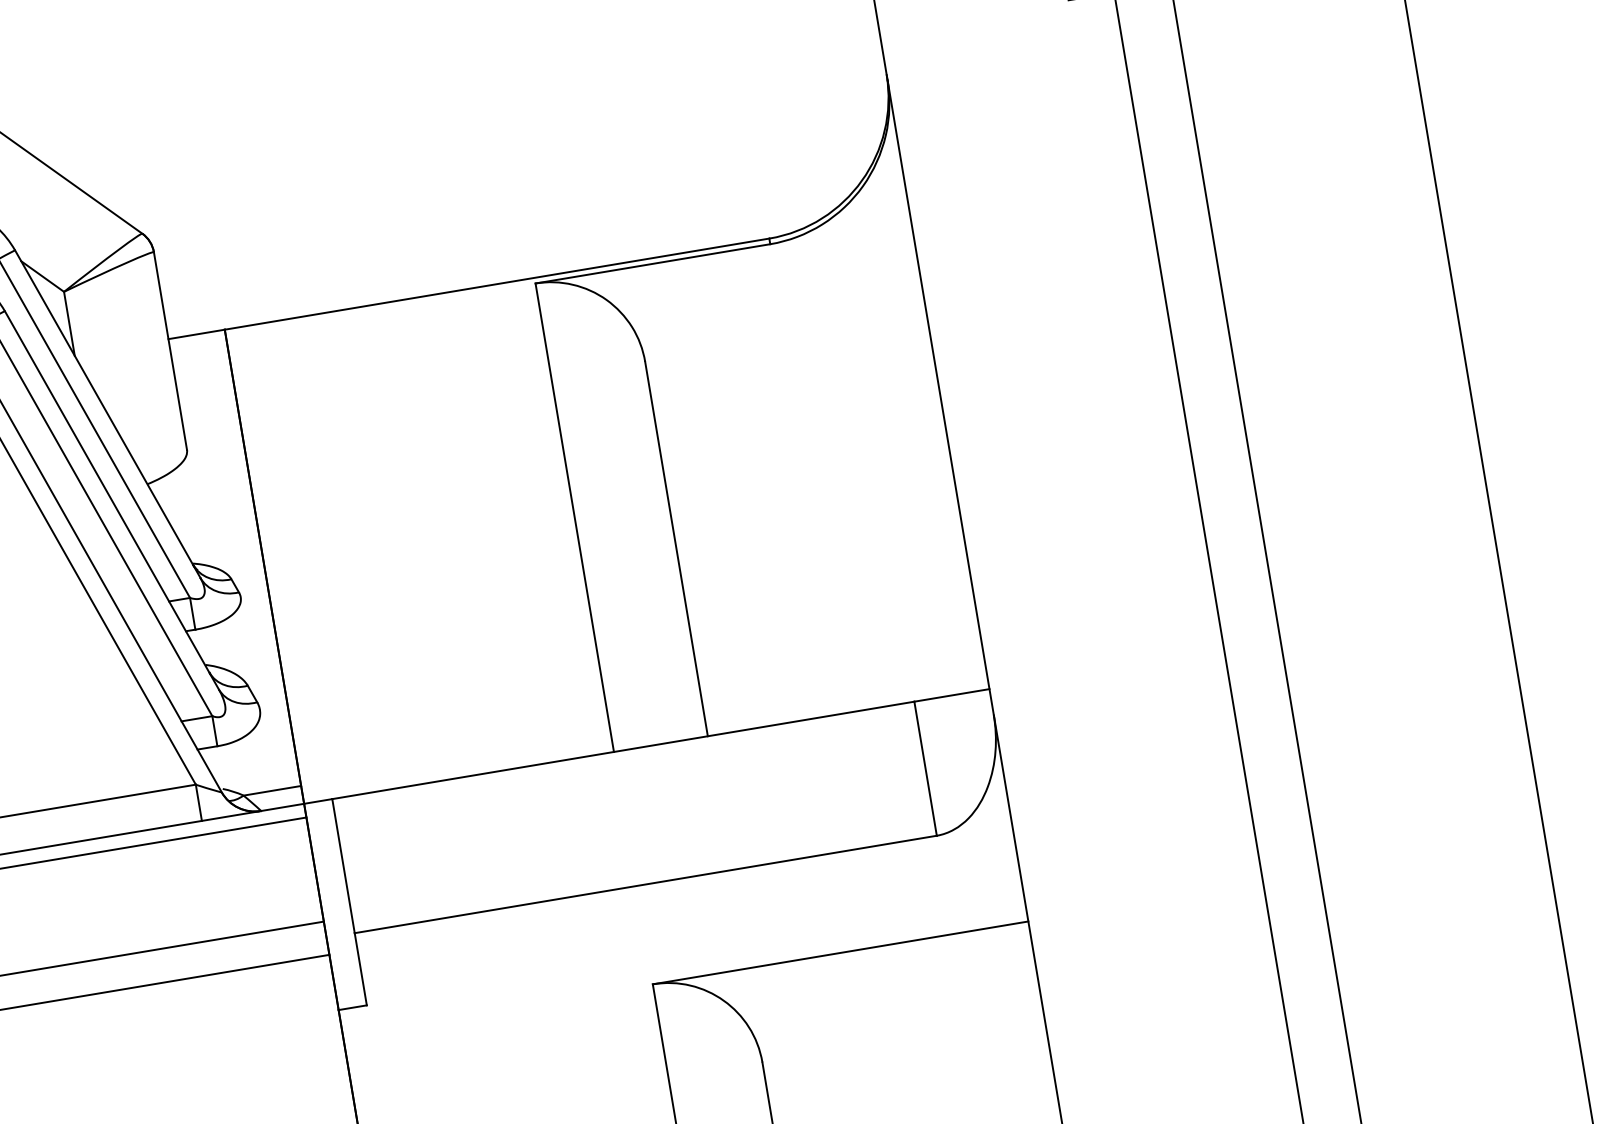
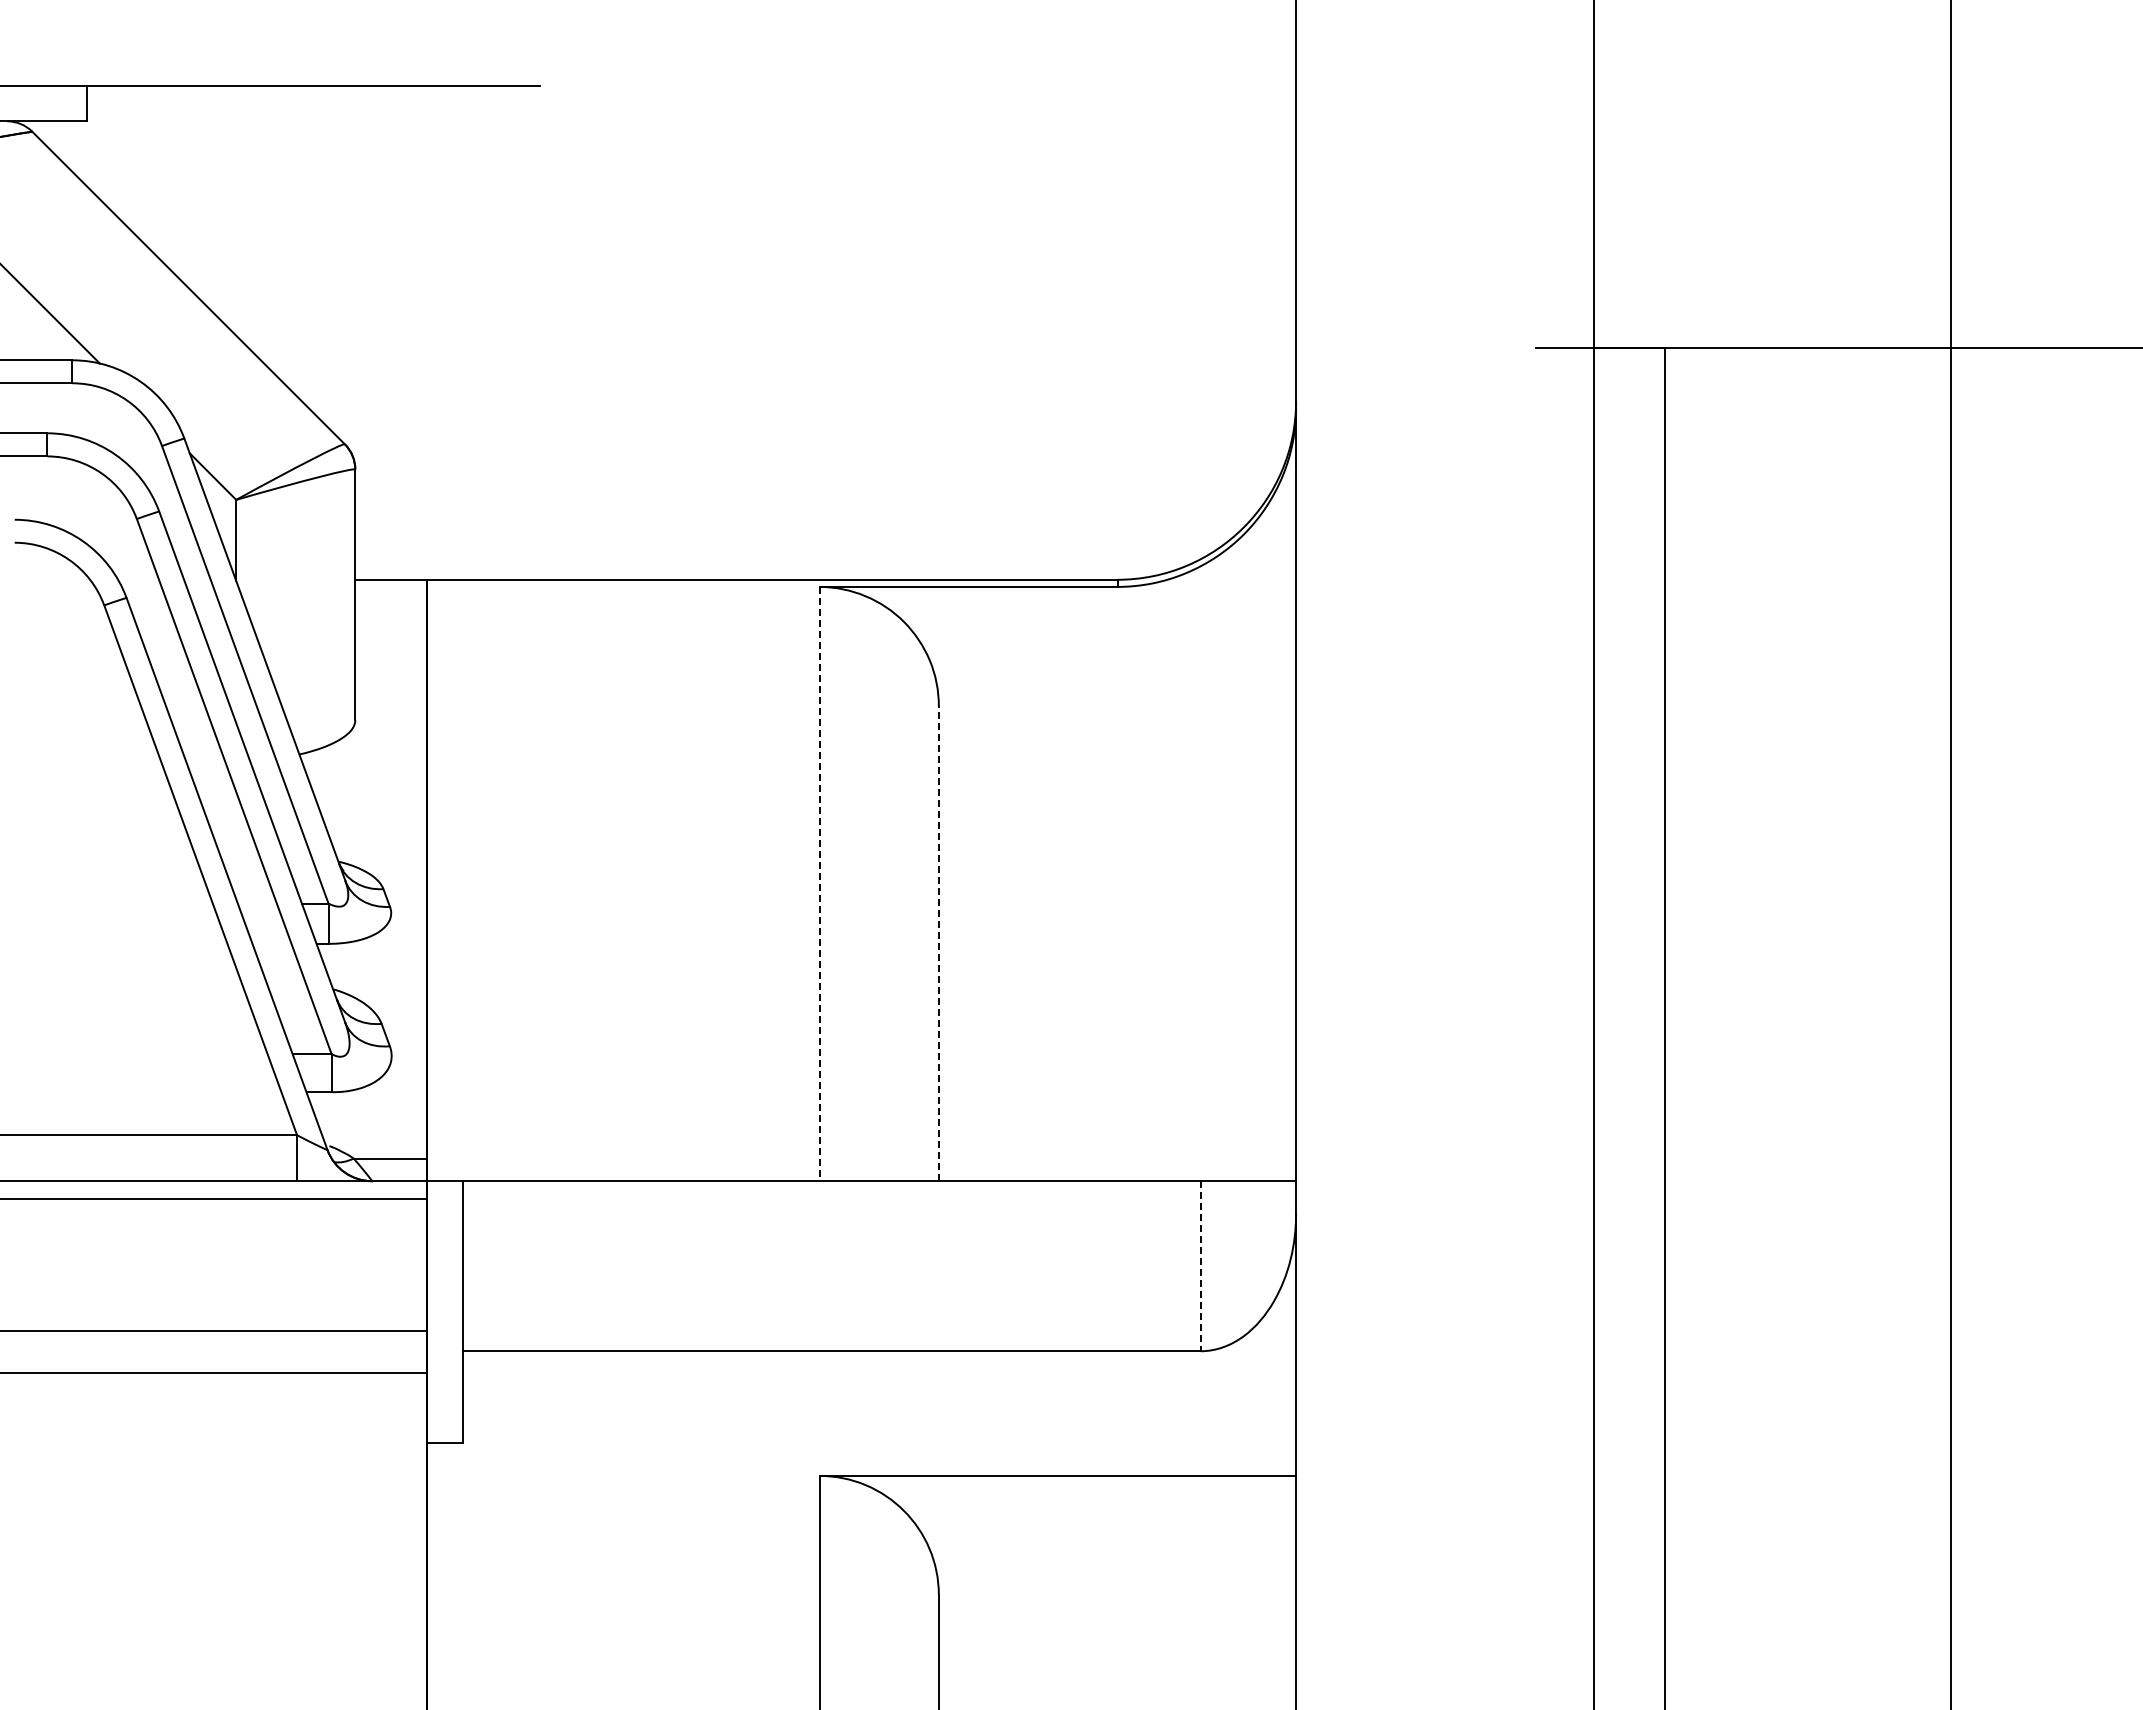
line: (574, 518) -> (819, 884), solid -> dashed
line: (676, 548) -> (938, 943), solid -> dashed
line: (925, 769) -> (1200, 1266), solid -> dashed

